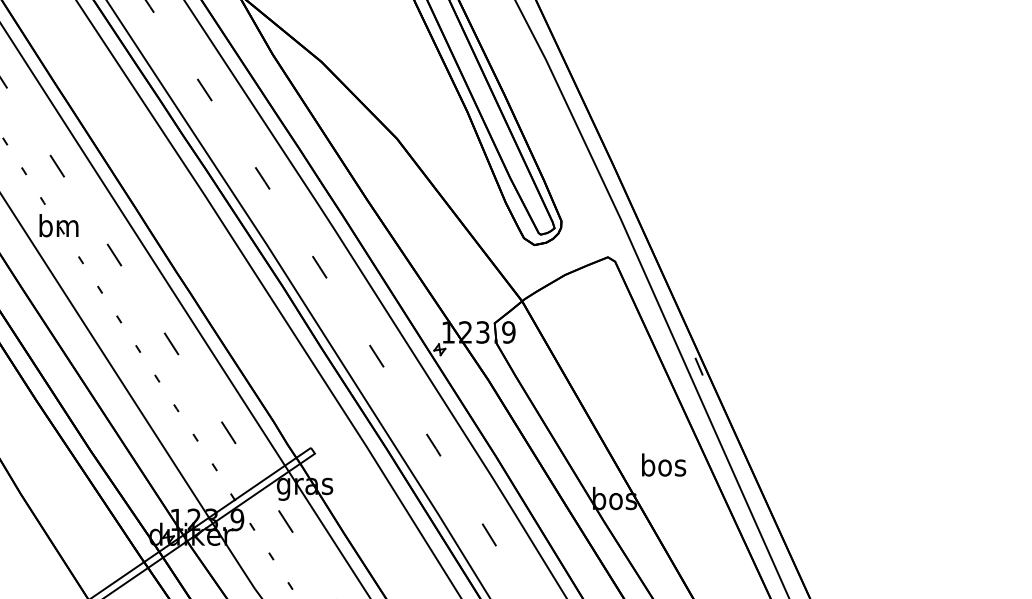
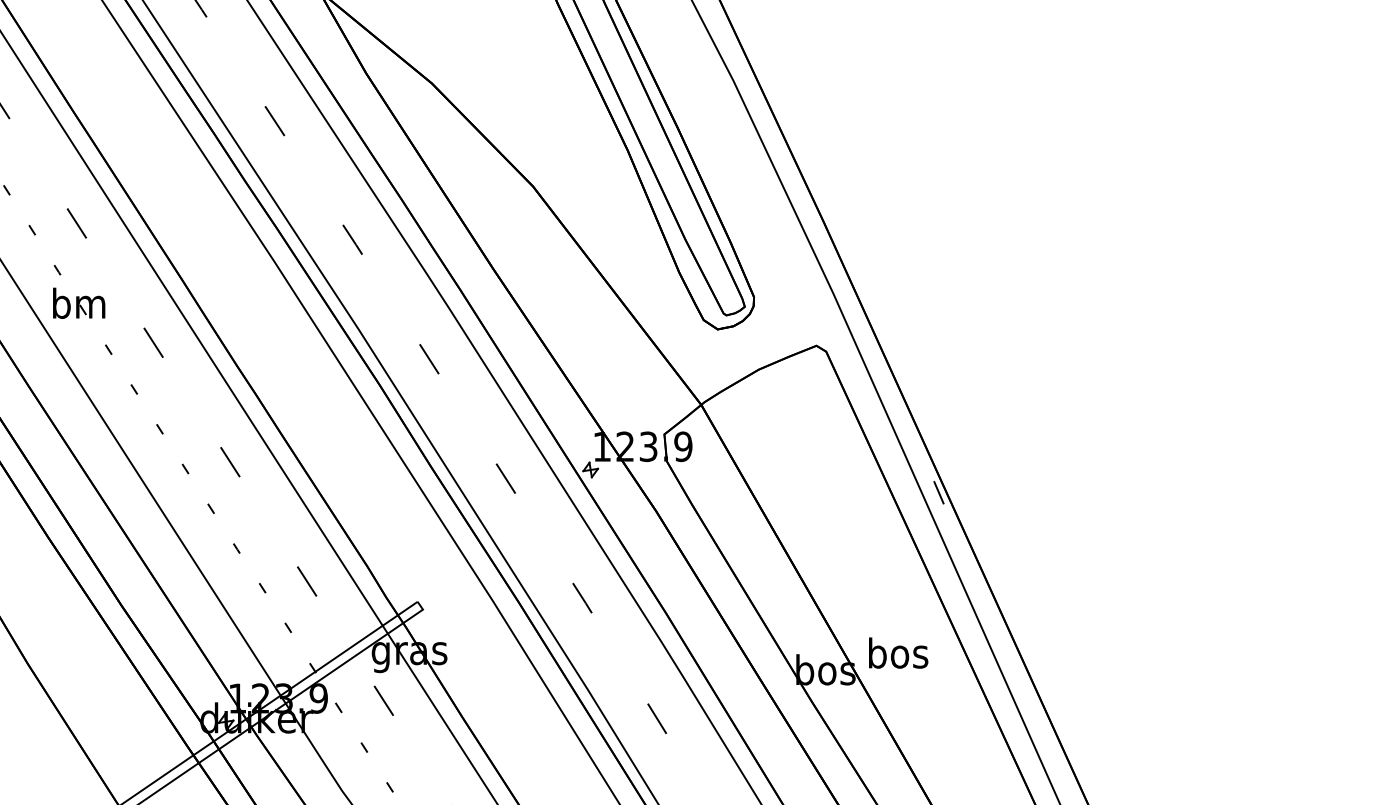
text: (664, 464) -> (899, 652), moved

